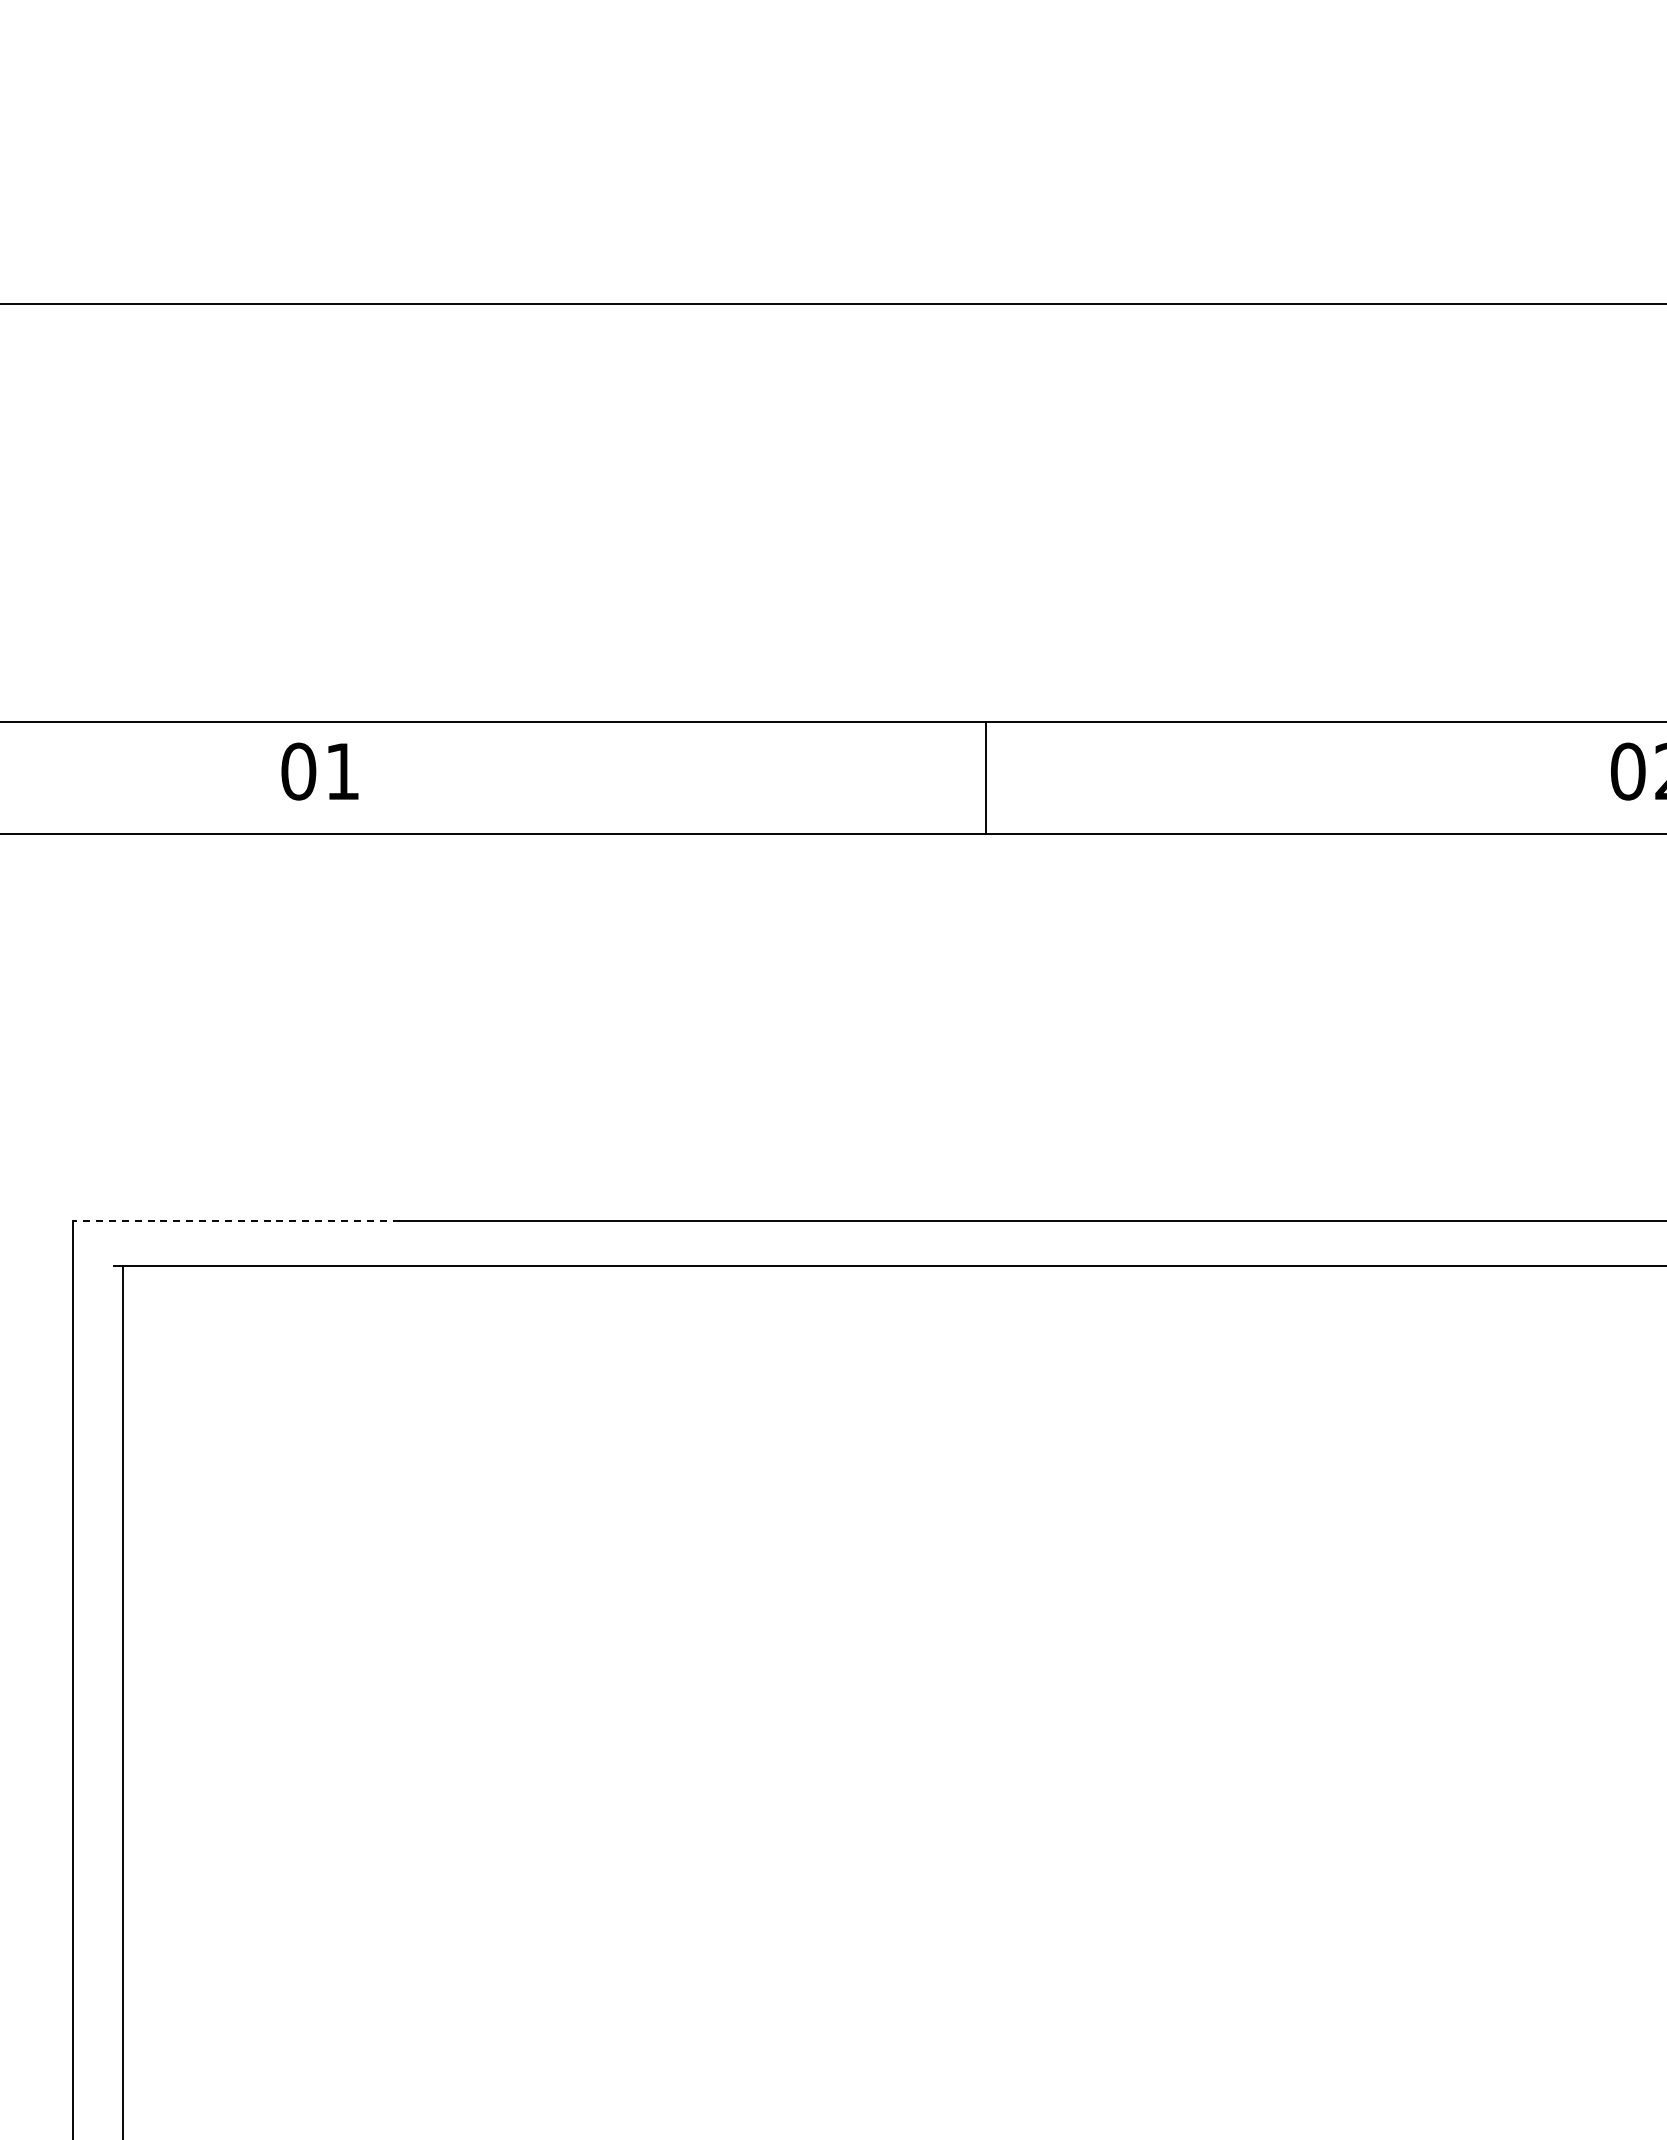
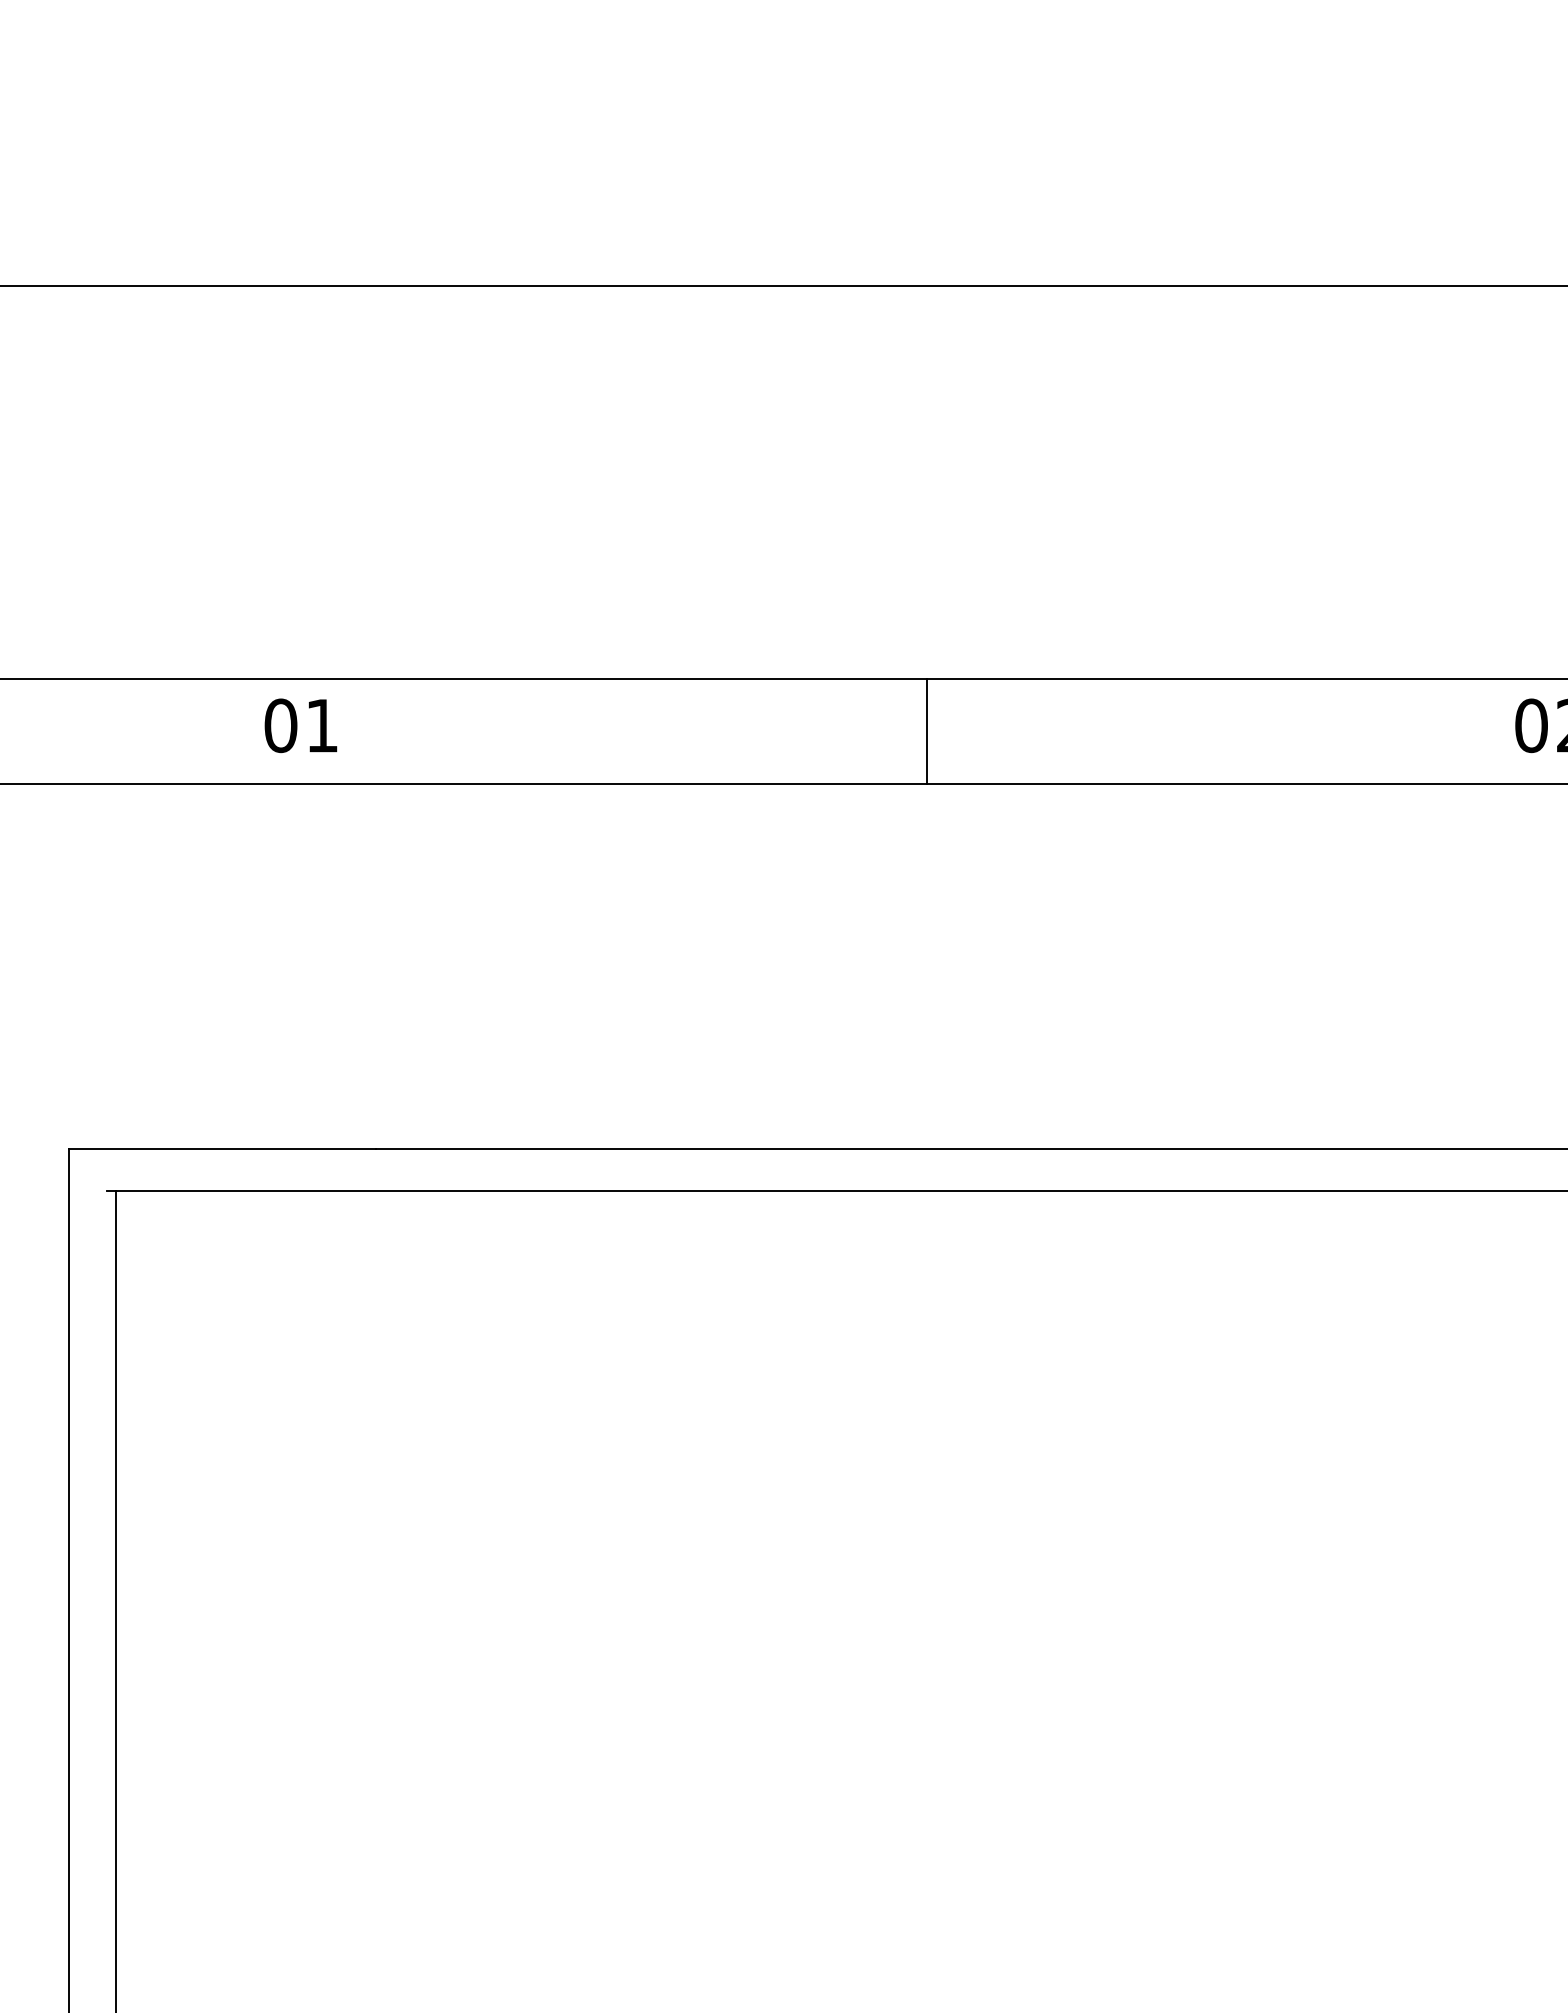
line: (235, 1221) -> (221, 1149), dashed -> solid

